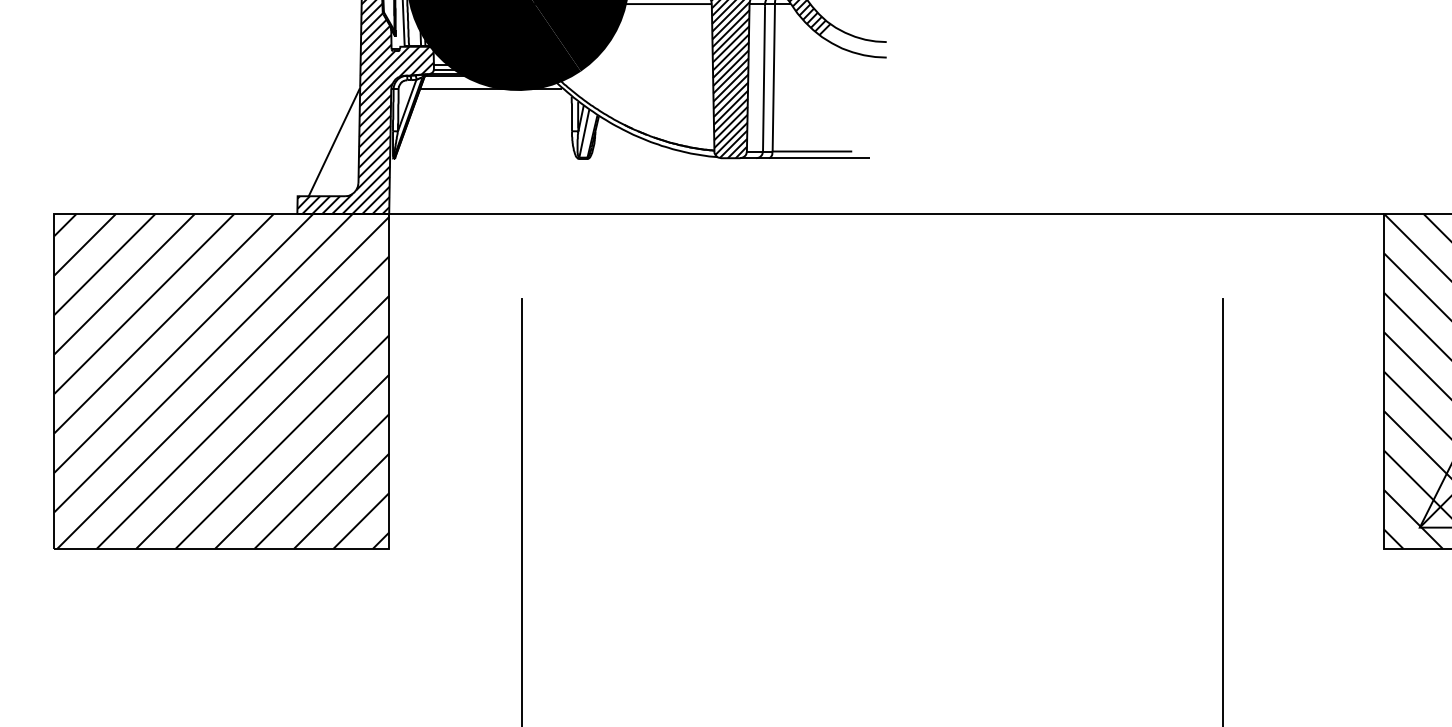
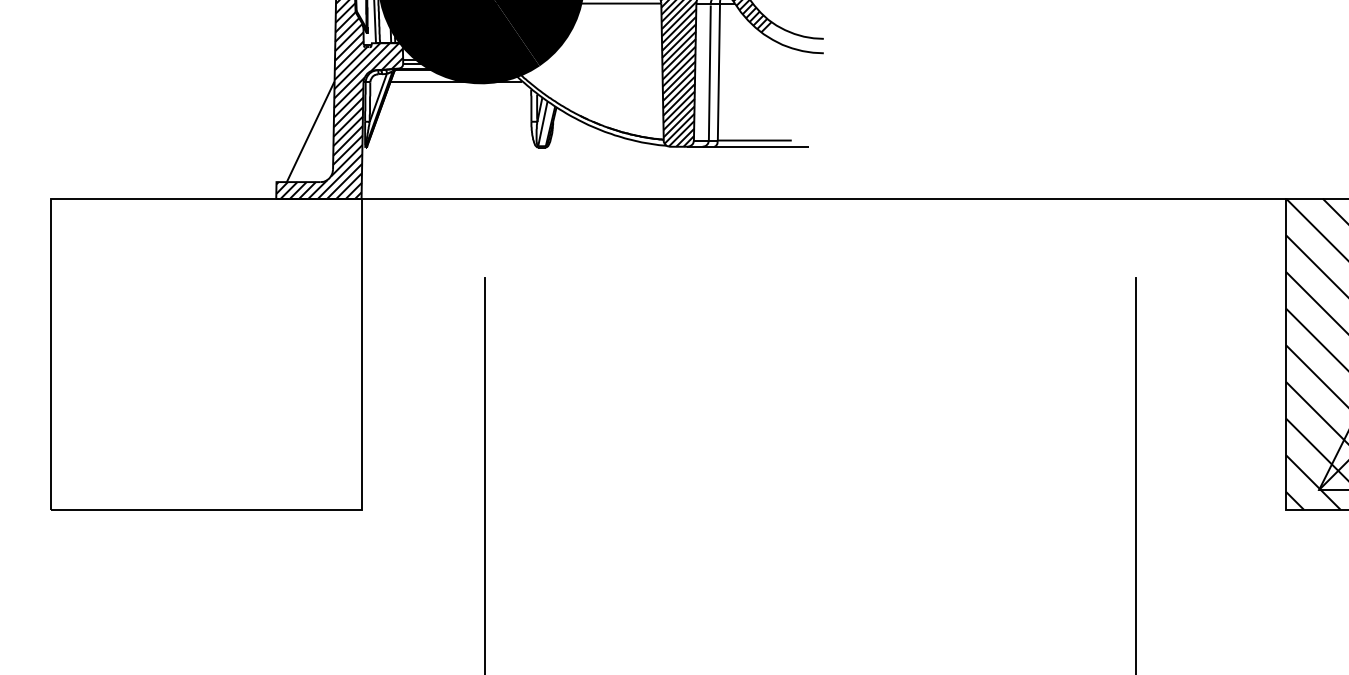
hatch: (221, 381) -> (205, 354), removed

